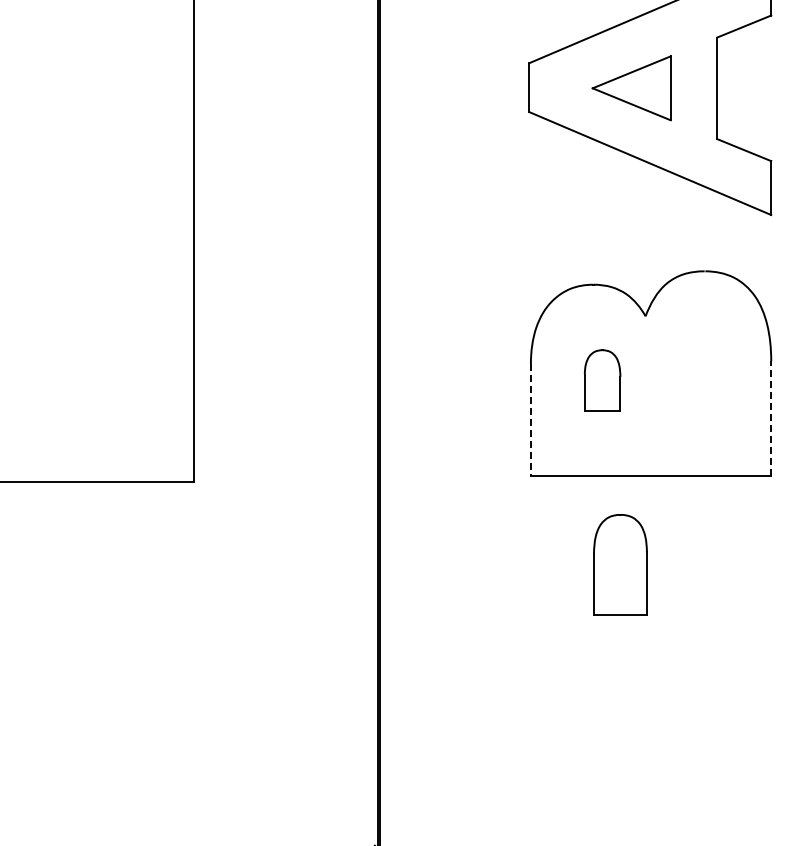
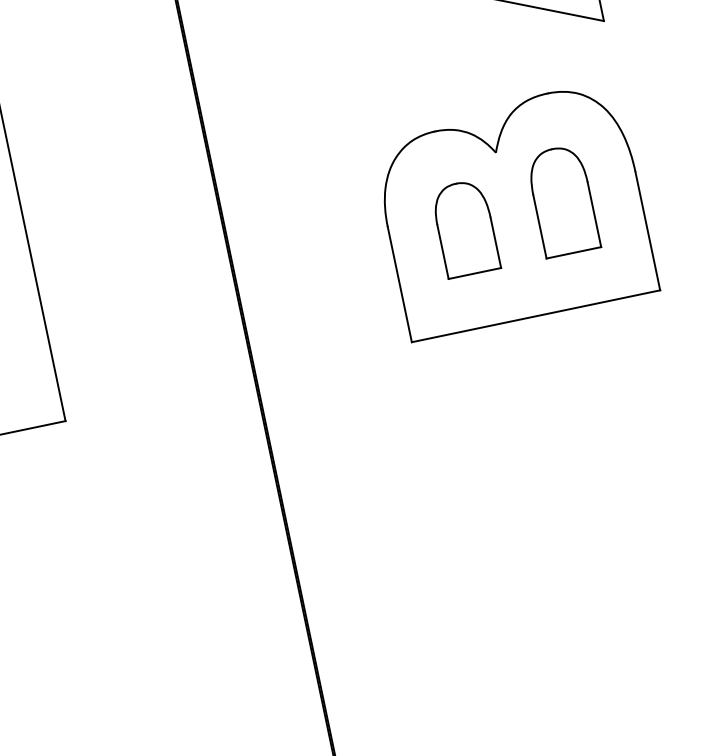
part: (602, 380) -> (465, 228), size x1.43
line: (771, 417) -> (647, 230), dashed -> solid
line: (530, 419) -> (399, 284), dashed -> solid
part: (620, 564) -> (562, 200), moved

